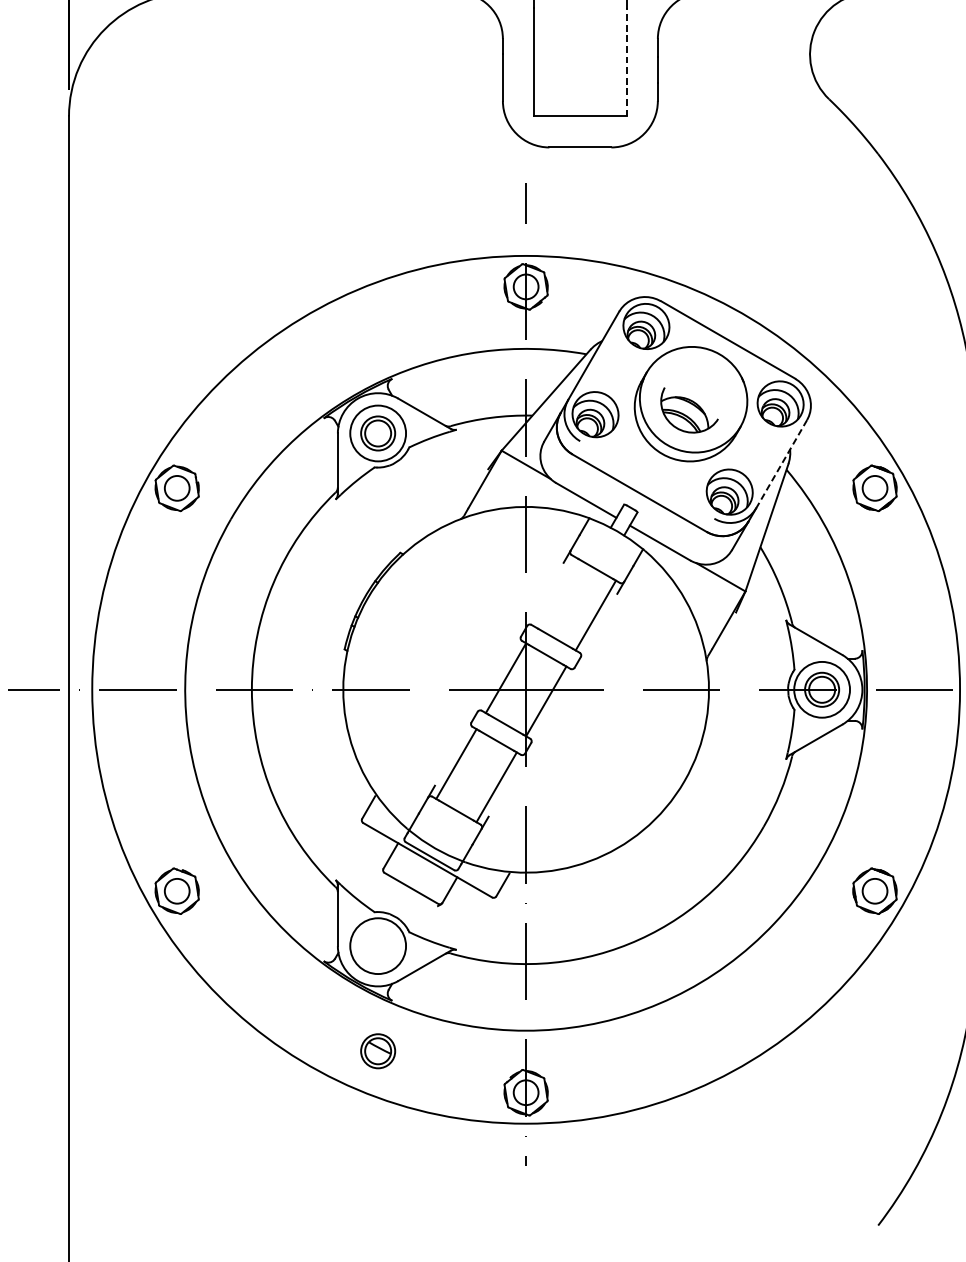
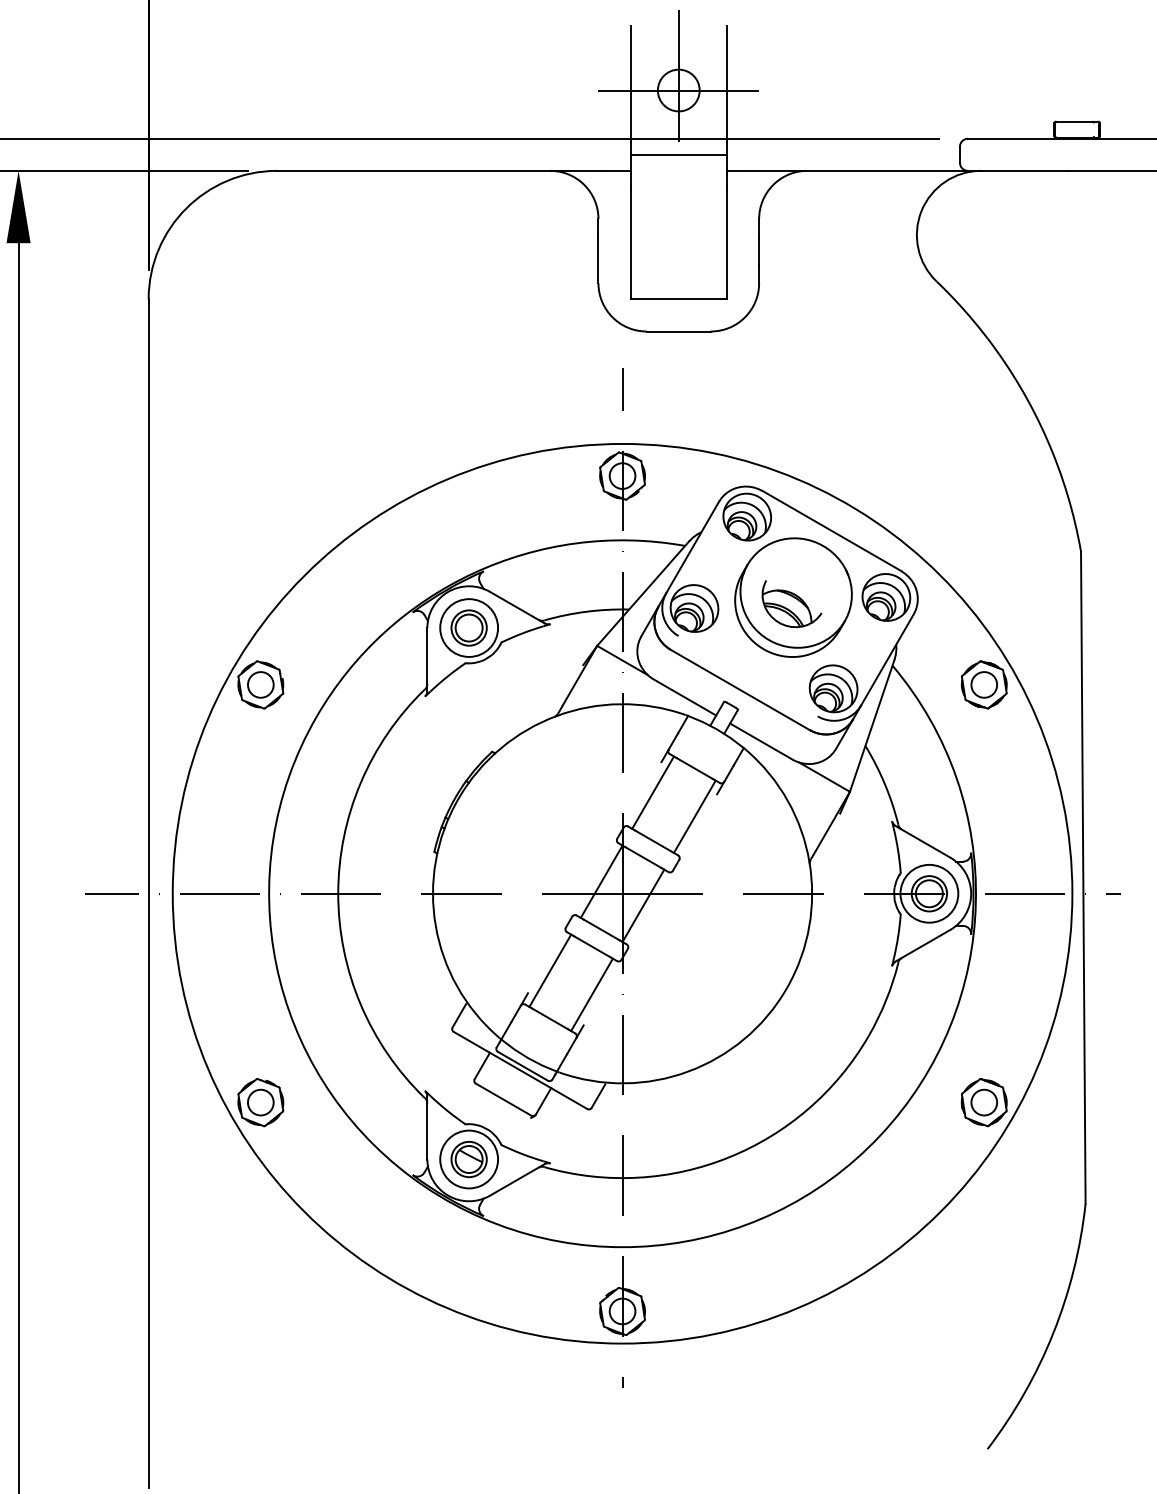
line: (626, 61) -> (726, 242), dashed -> solid
line: (781, 463) -> (887, 659), dashed -> solid
line: (555, 592) -> (652, 792), added
part: (377, 1051) -> (468, 1159), moved

